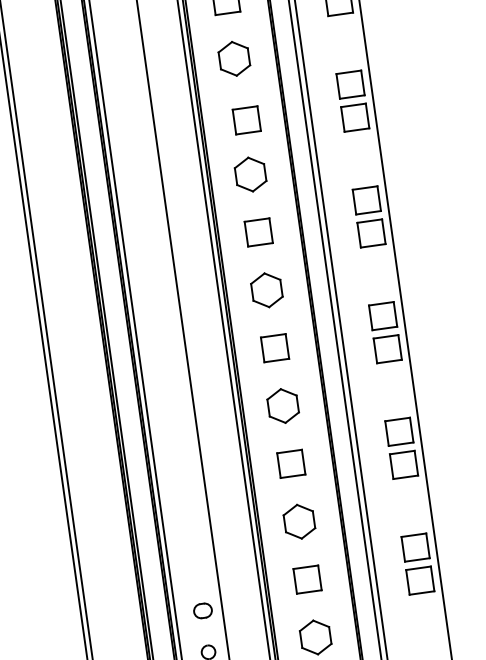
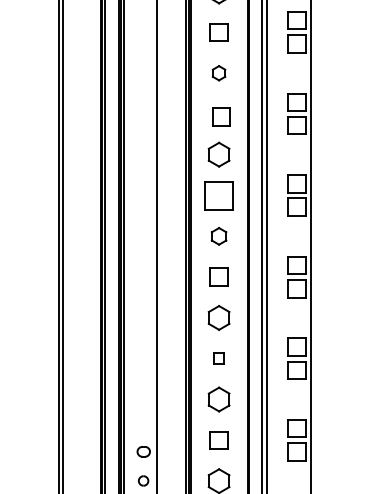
part: (233, 59) -> (218, 73), size x0.6
part: (257, 232) -> (218, 195), size x1.6
part: (266, 290) -> (218, 236), size x0.7
part: (290, 463) -> (218, 358), size x0.6

